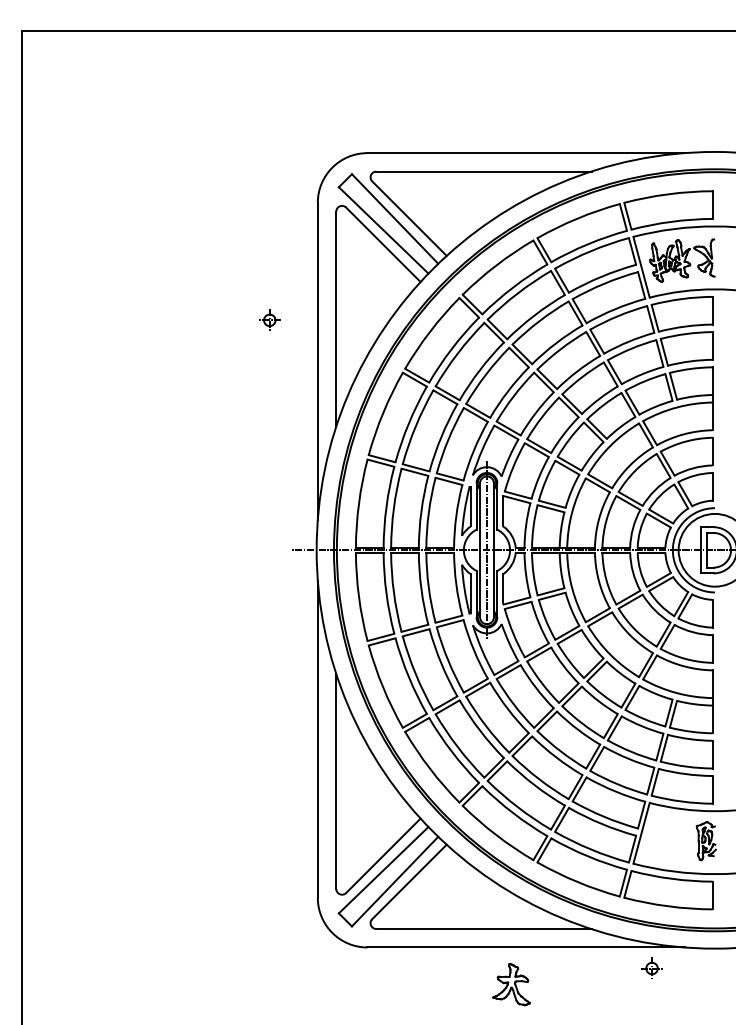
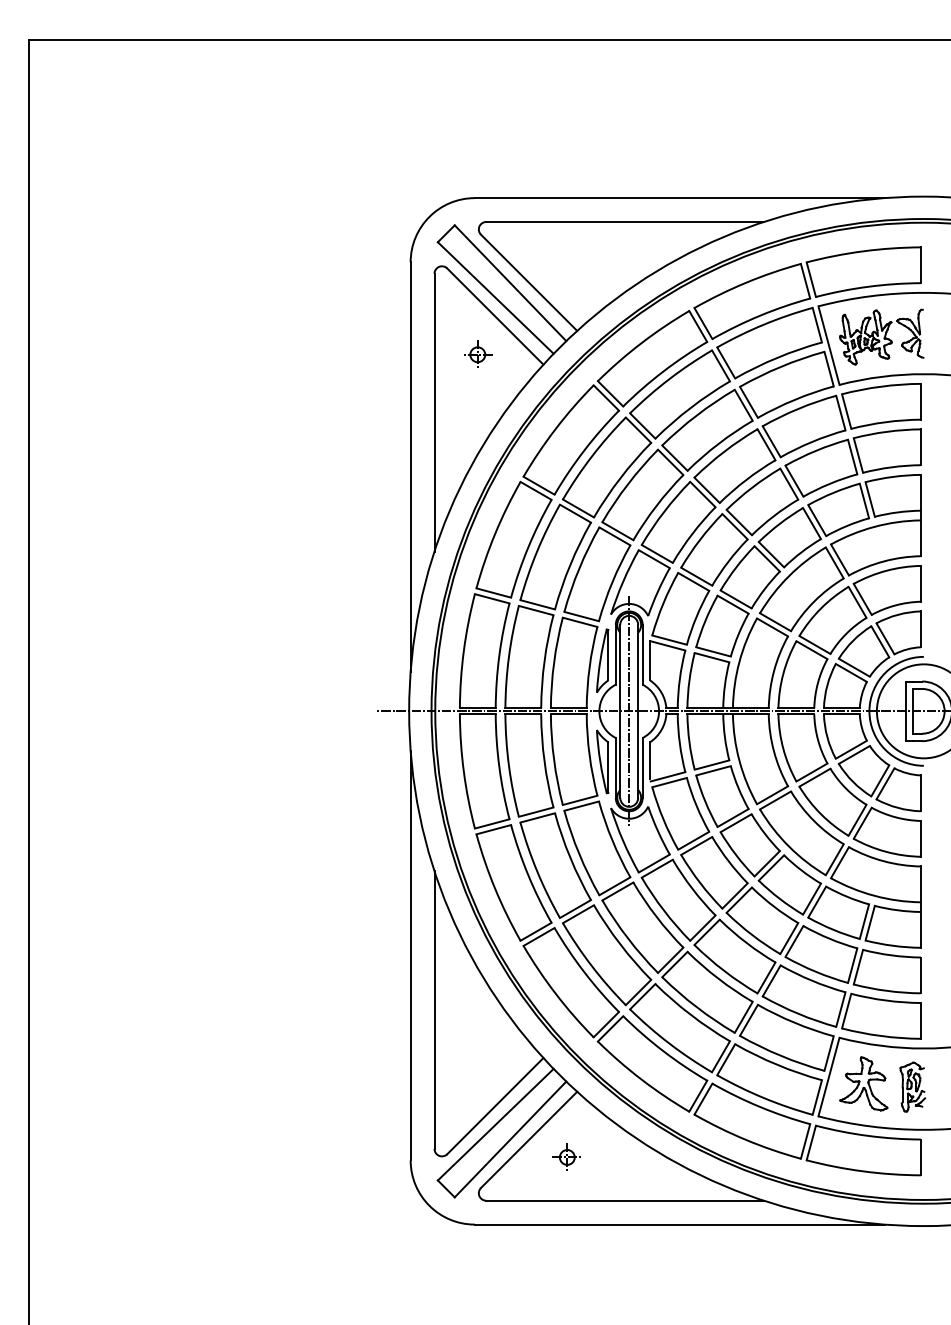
part: (269, 319) -> (477, 353), moved
part: (651, 967) -> (566, 1156), moved
part: (511, 984) -> (863, 1083), moved

